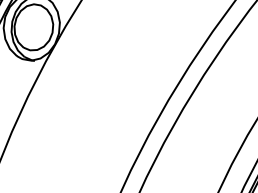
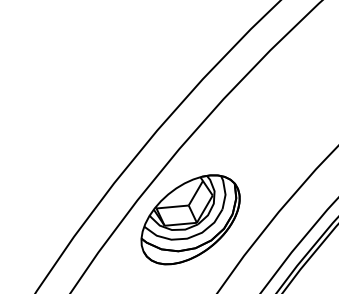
part: (196, 148) -> (189, 219), added

